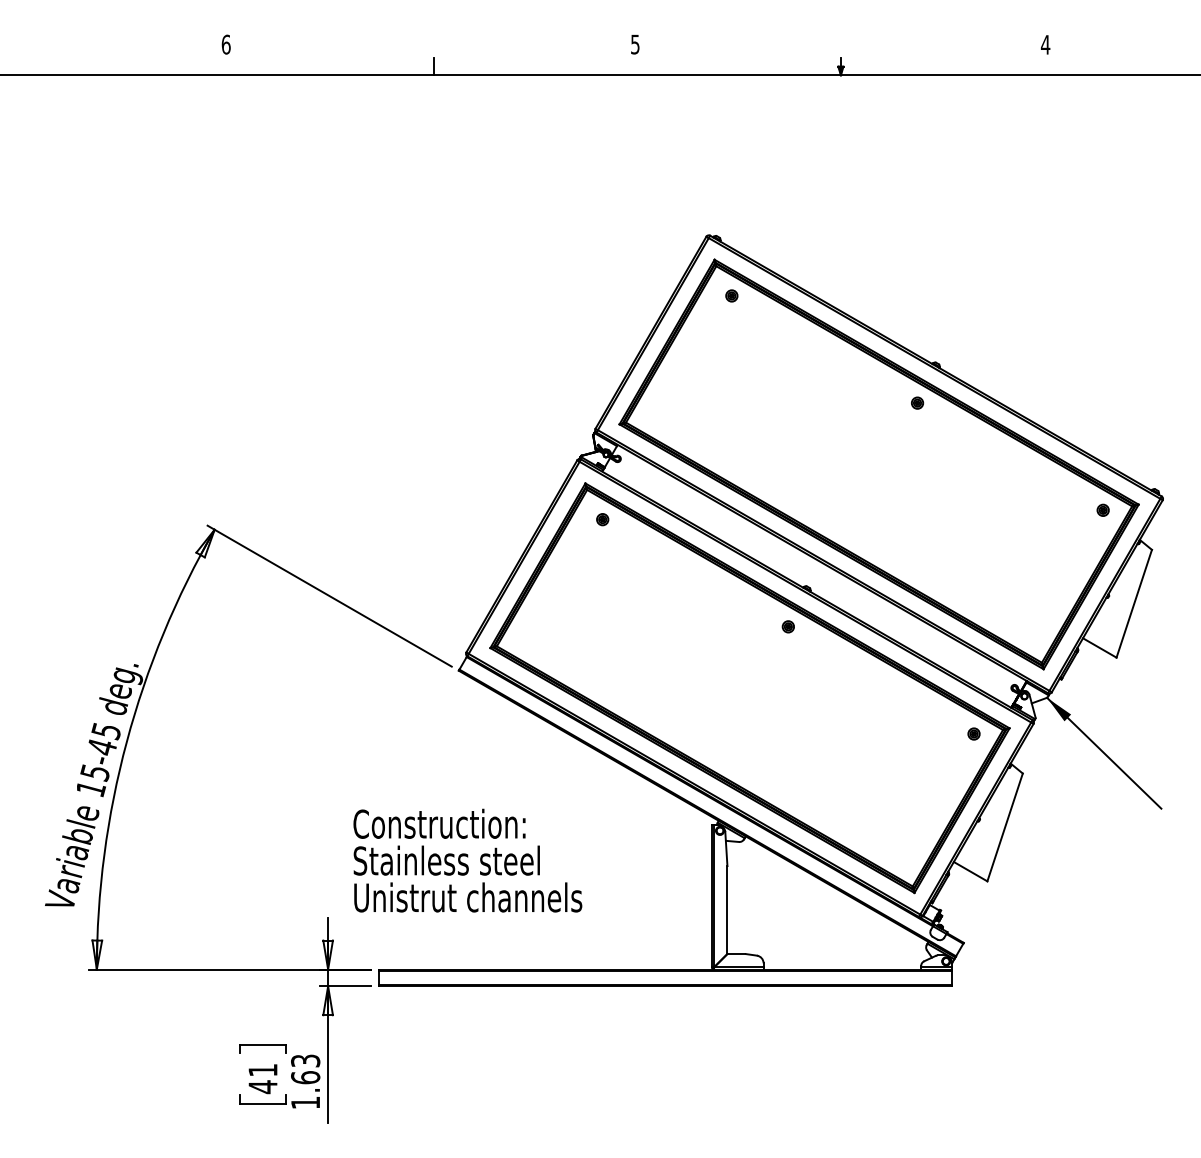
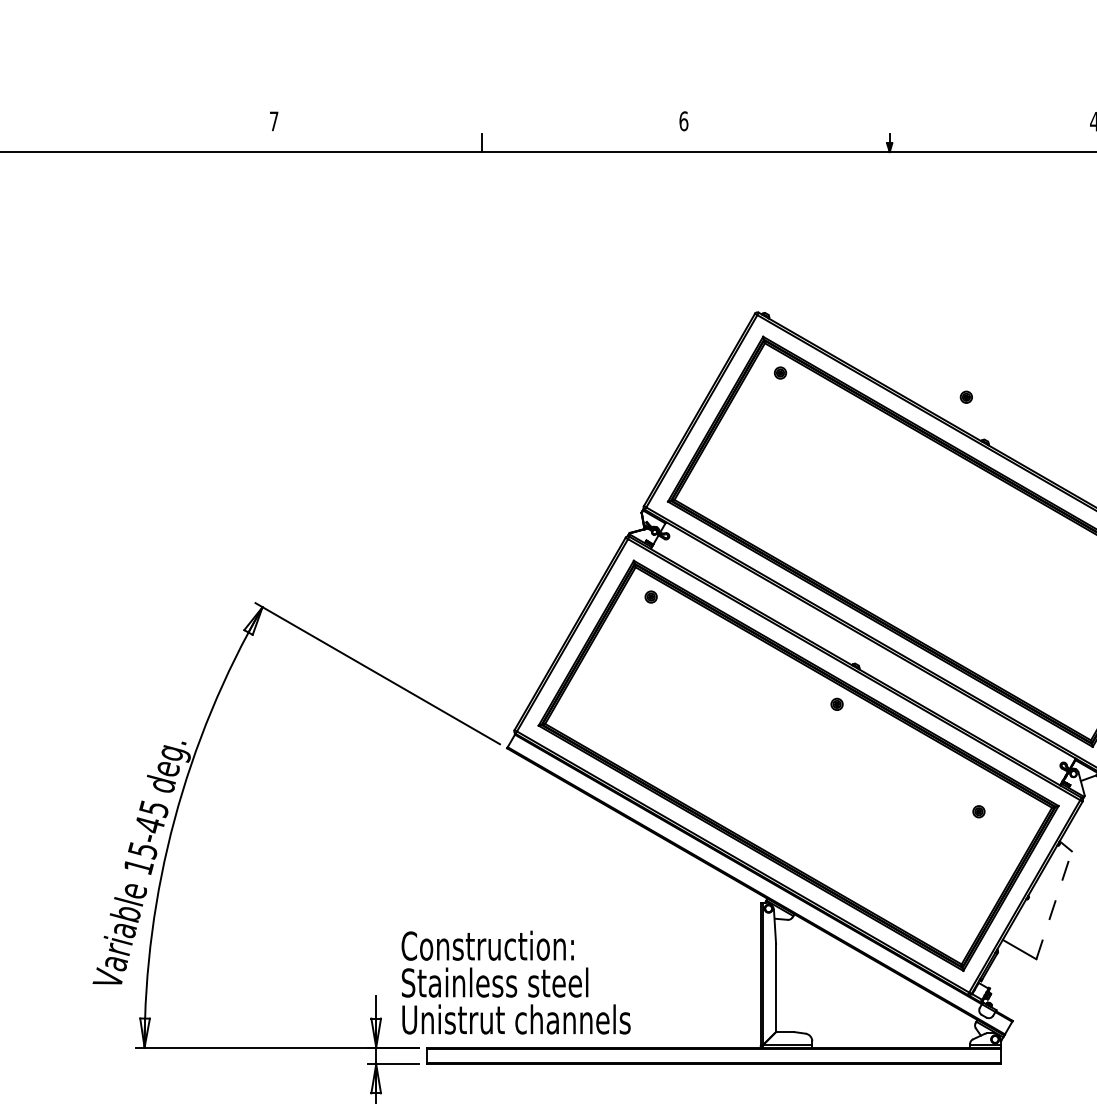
text: (225, 44) -> (273, 121), 6 -> 7
text: (635, 44) -> (684, 121), 5 -> 6
part: (917, 402) -> (966, 396), moved
part: (973, 733) -> (978, 811), moved
line: (1005, 827) -> (1054, 905), solid -> dashed
text: (467, 860) -> (515, 982), moved

